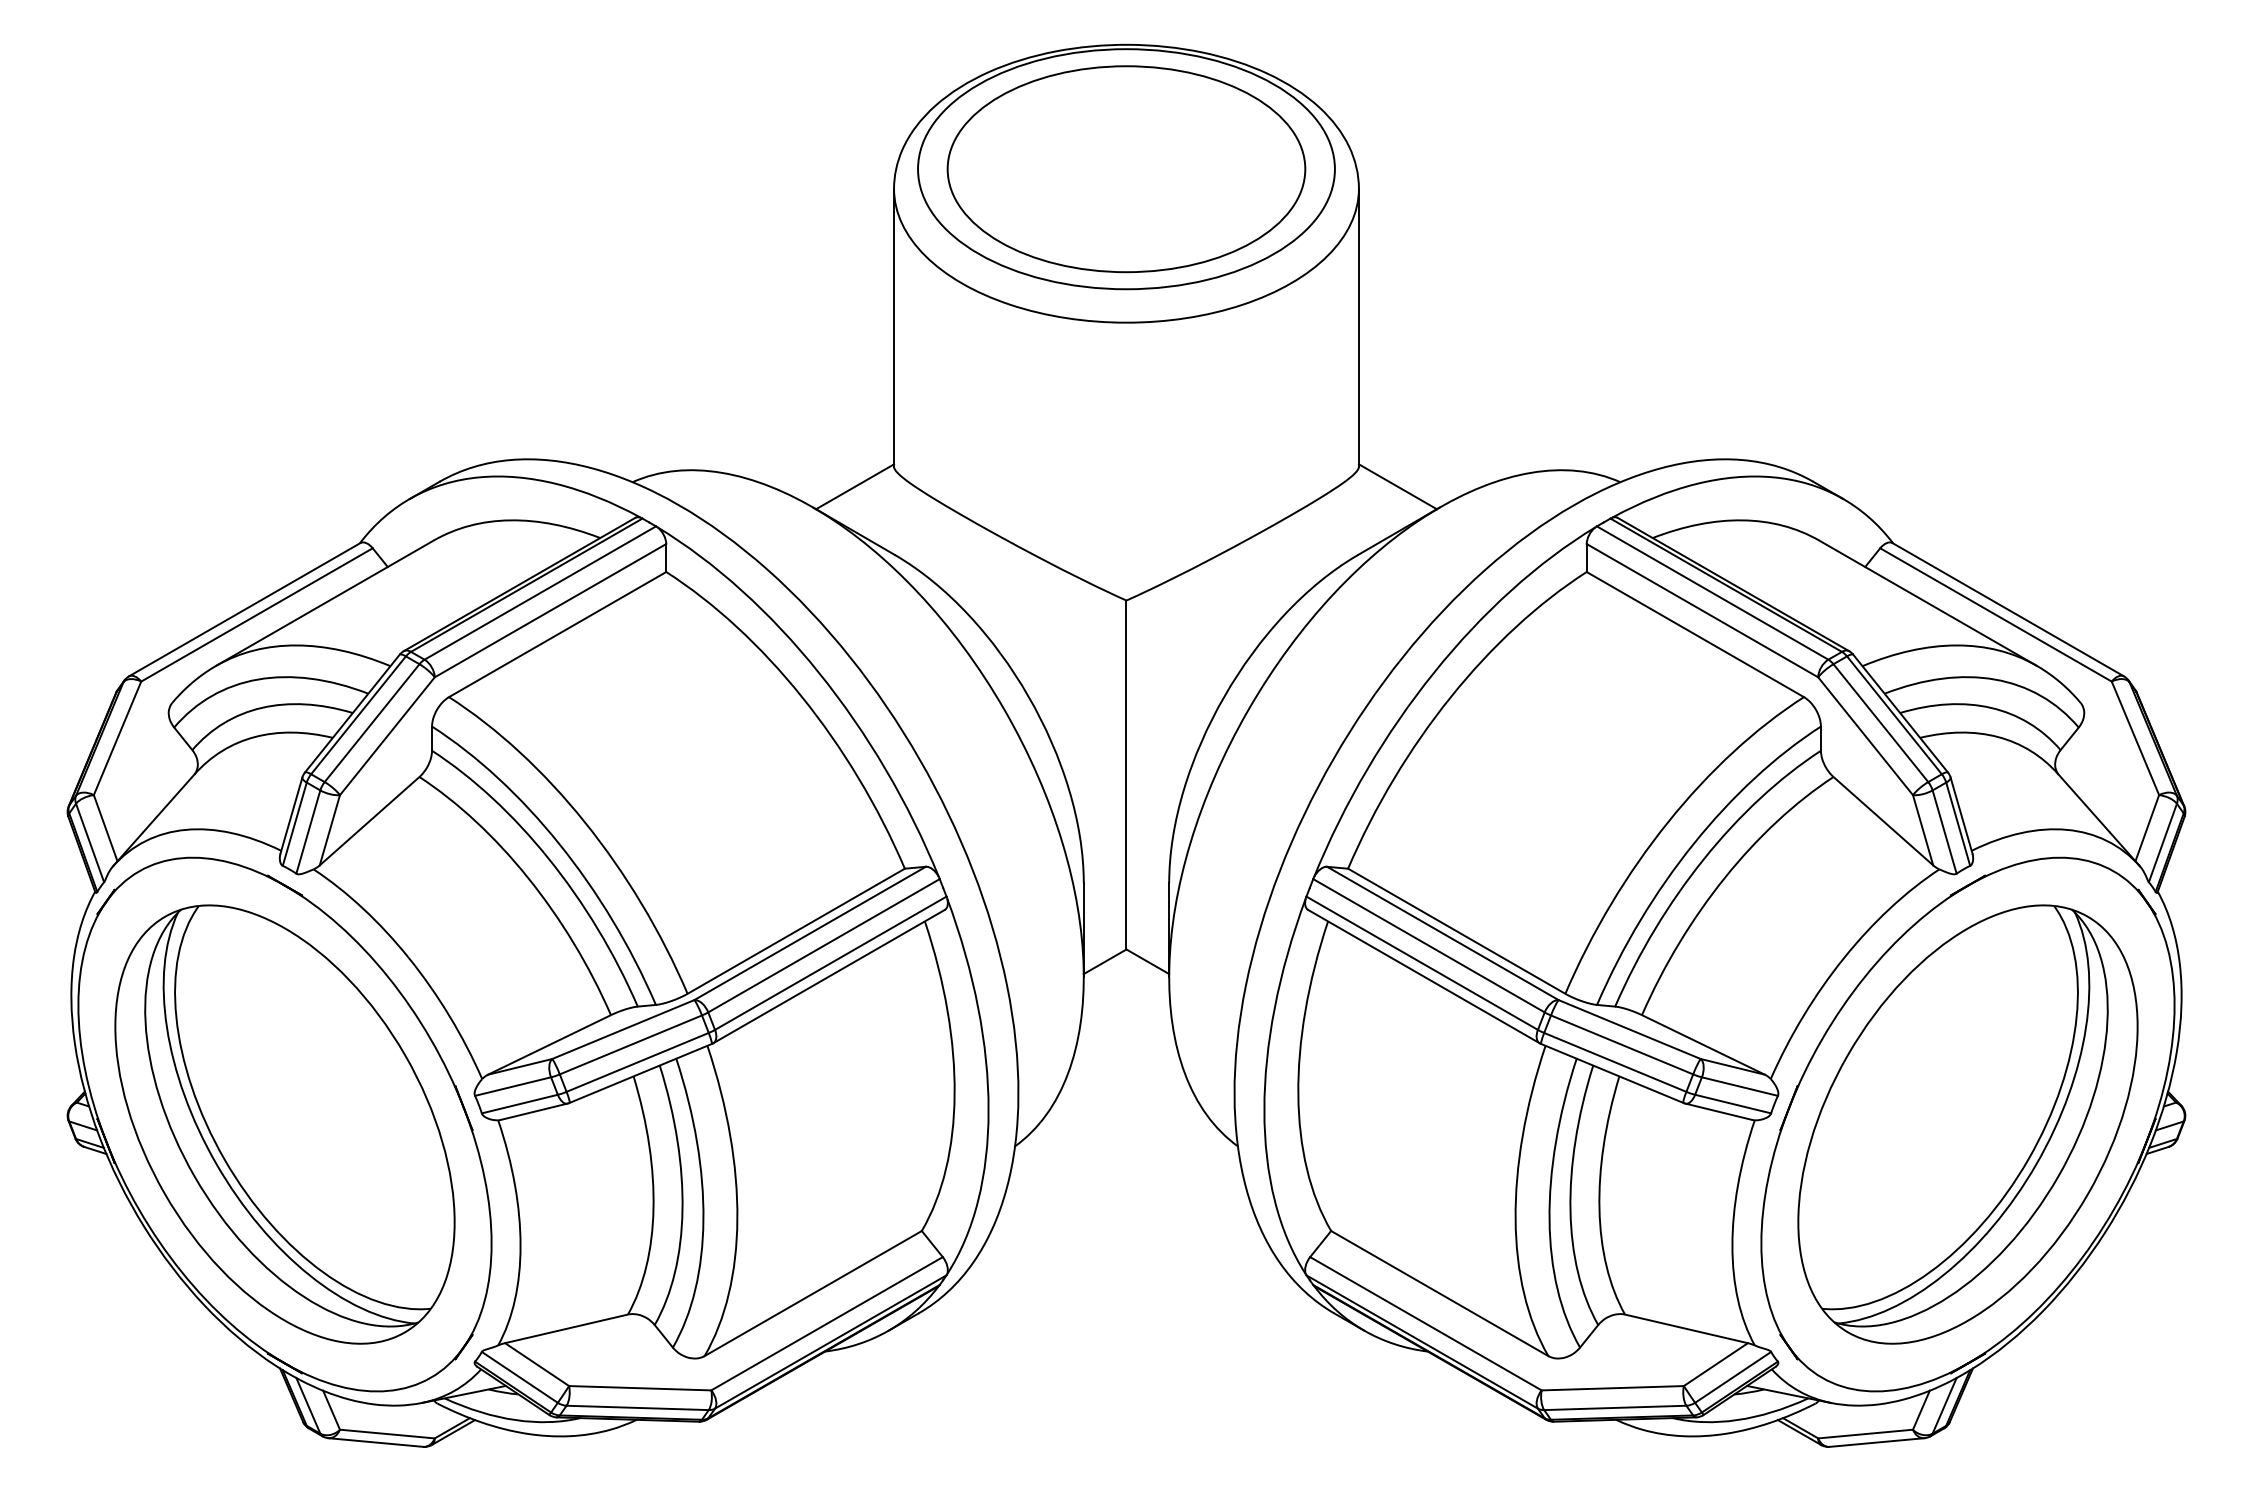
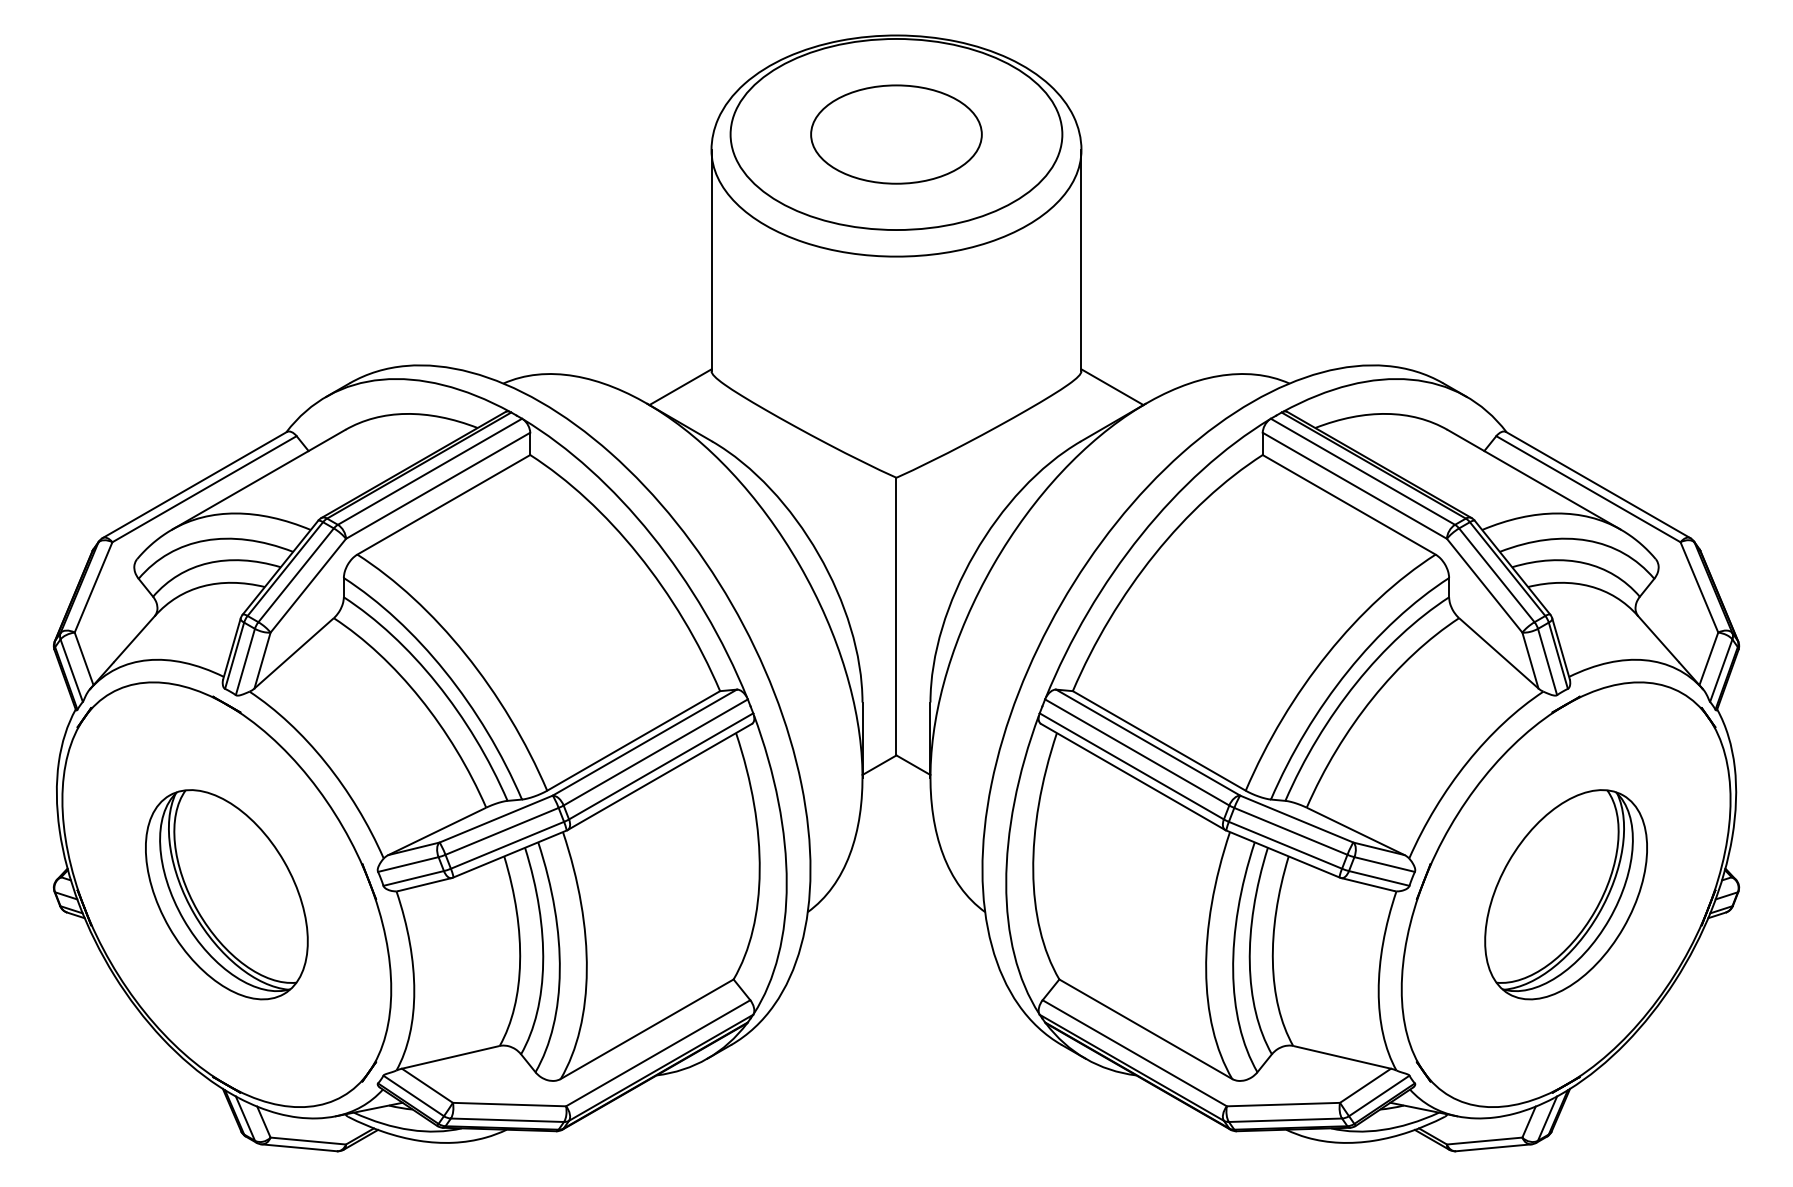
part: (1126, 169) -> (896, 134), size x0.6
part: (284, 1124) -> (226, 894), size x0.6
part: (1967, 1124) -> (1565, 894), size x0.6

